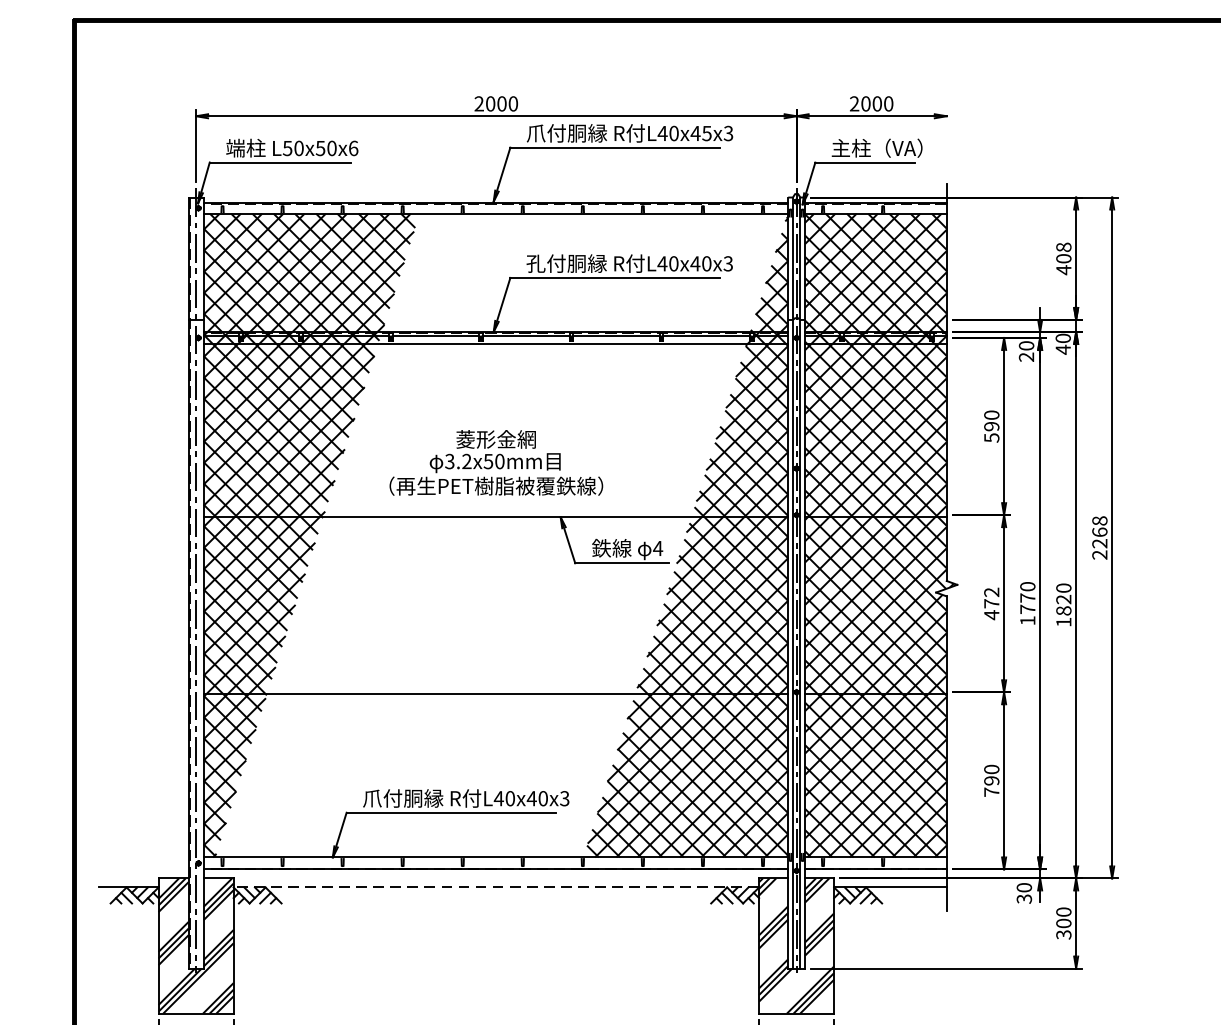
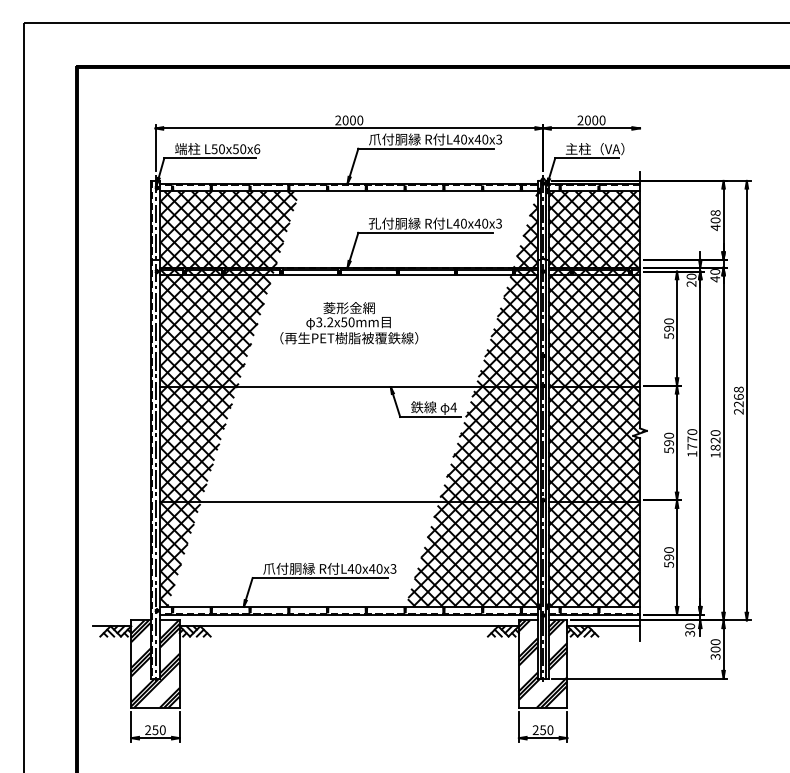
text: (707, 133) -> (485, 139), L40x45x3 -> L40x40x3
text: (496, 463) -> (349, 323), moved
text: (992, 602) -> (669, 442), 472 -> 590
text: (992, 791) -> (669, 564), 790 -> 590
line: (496, 887) -> (349, 626), dashed -> solid

